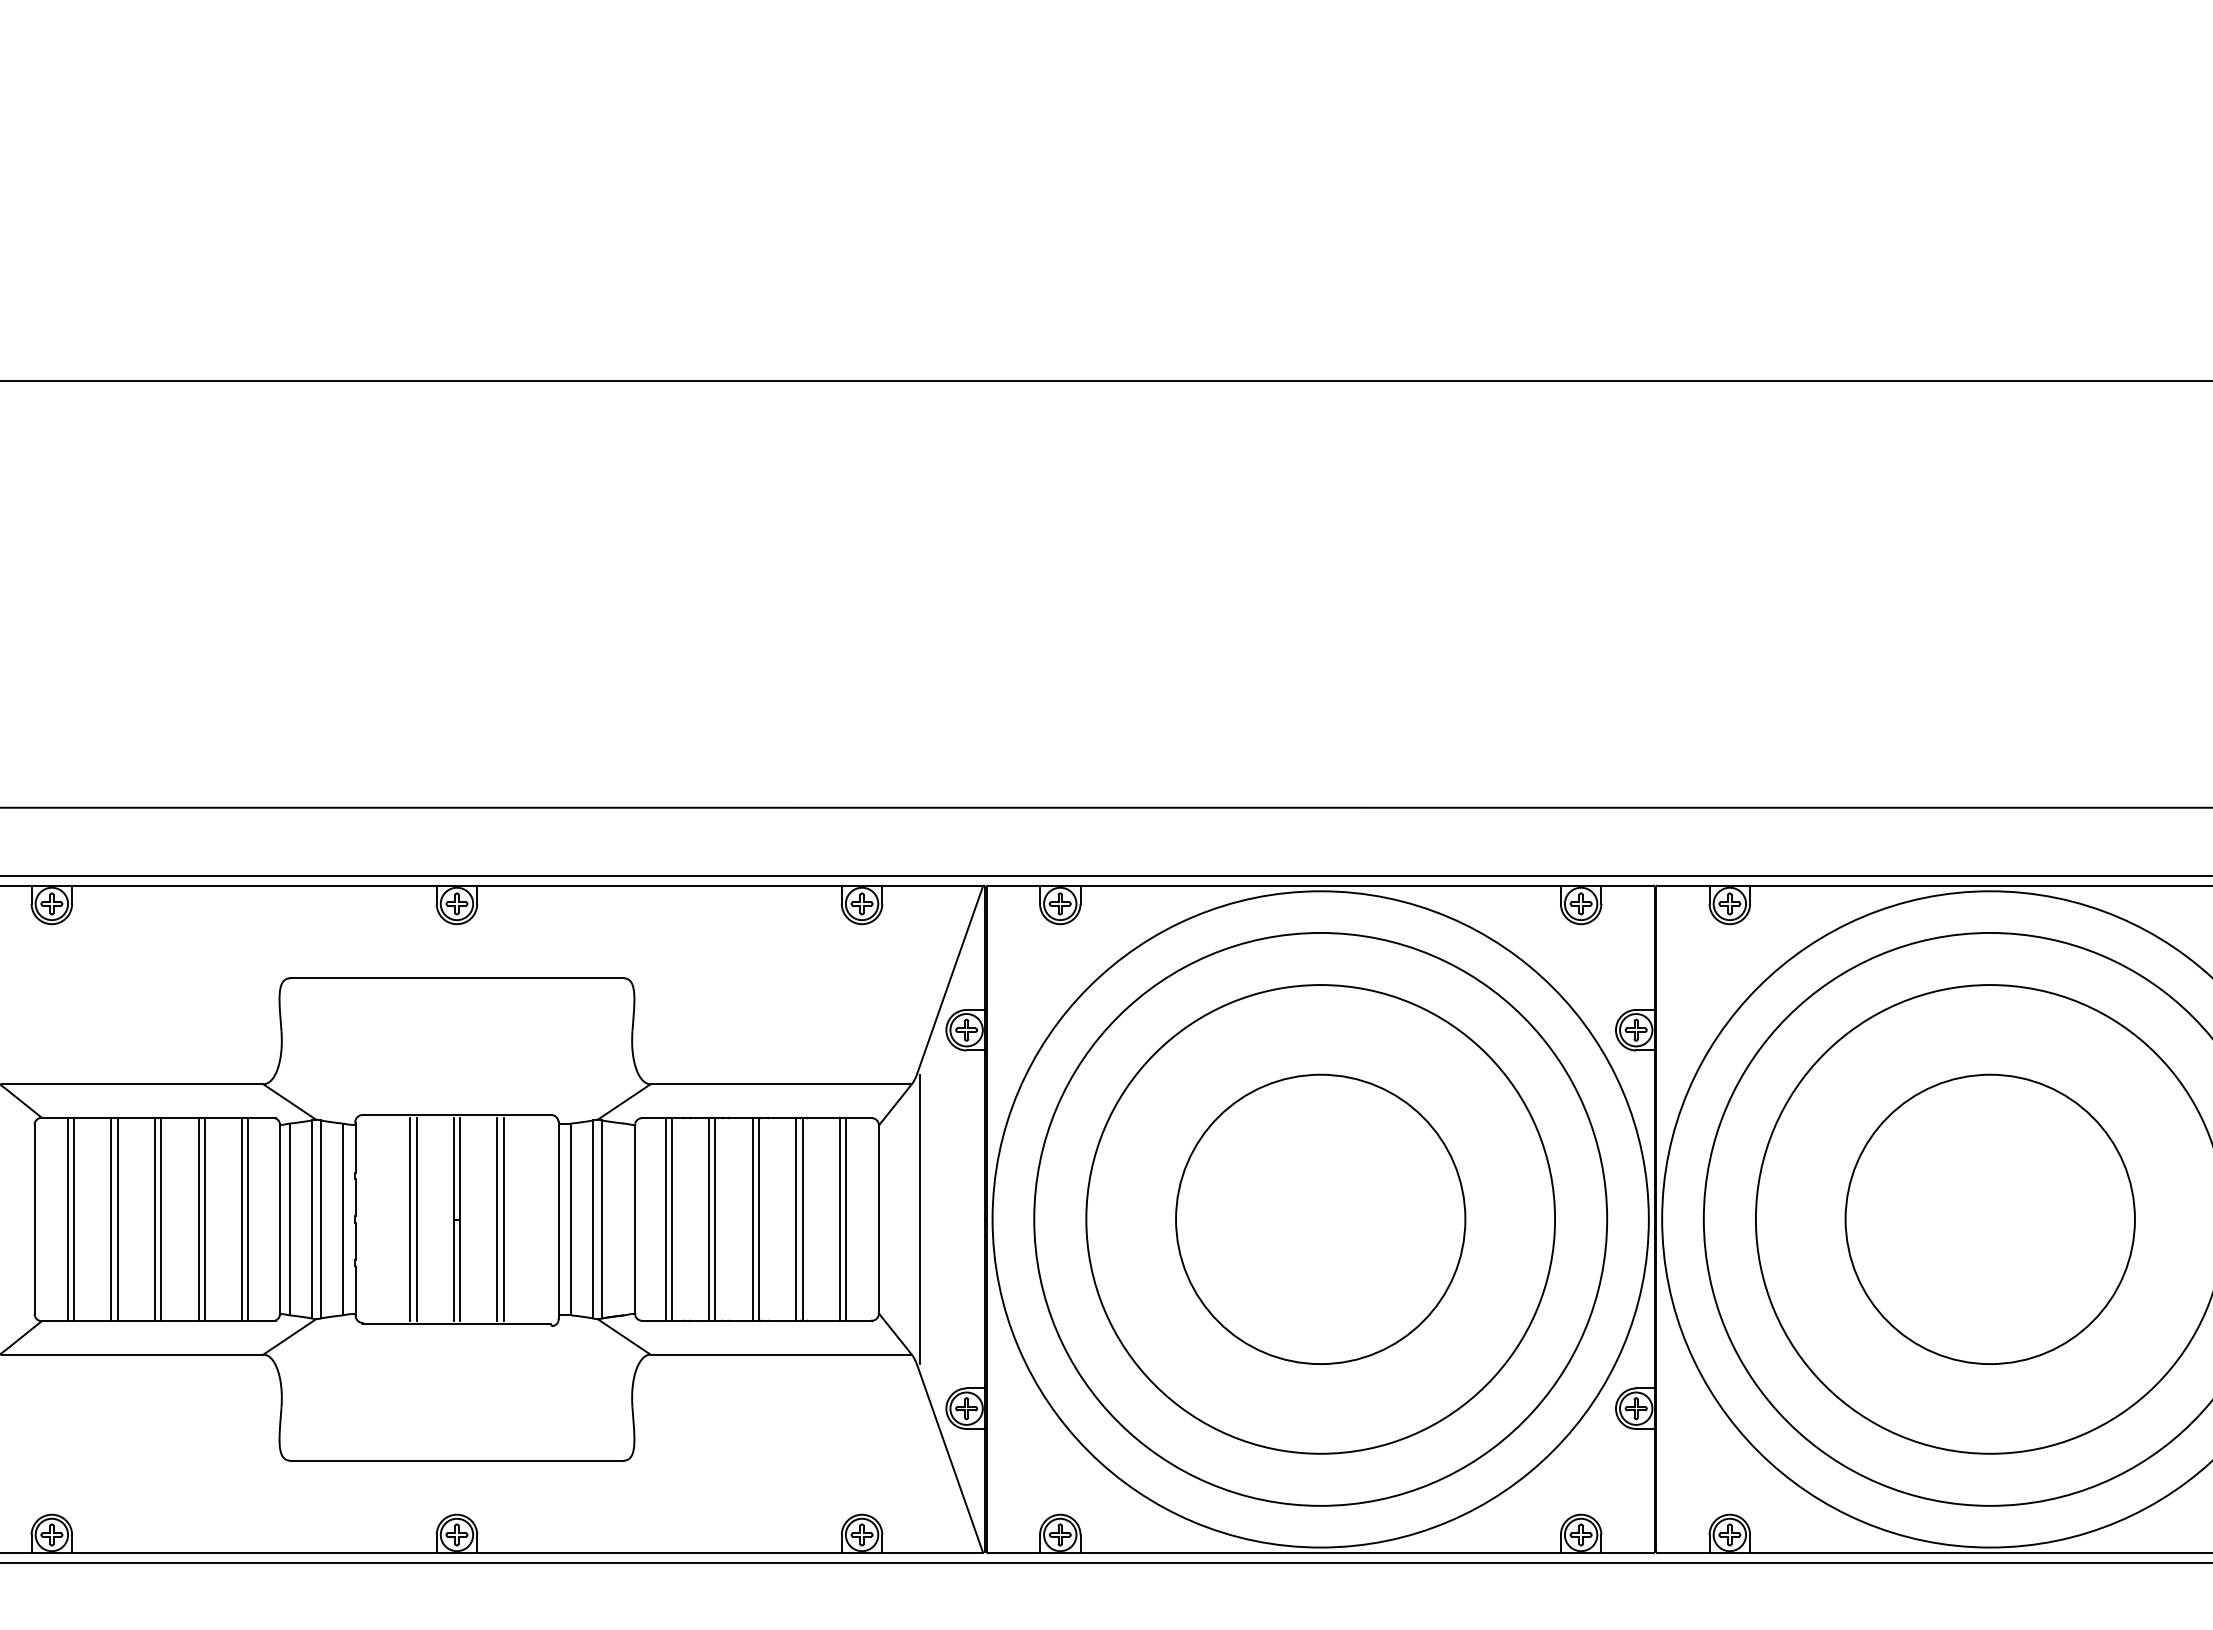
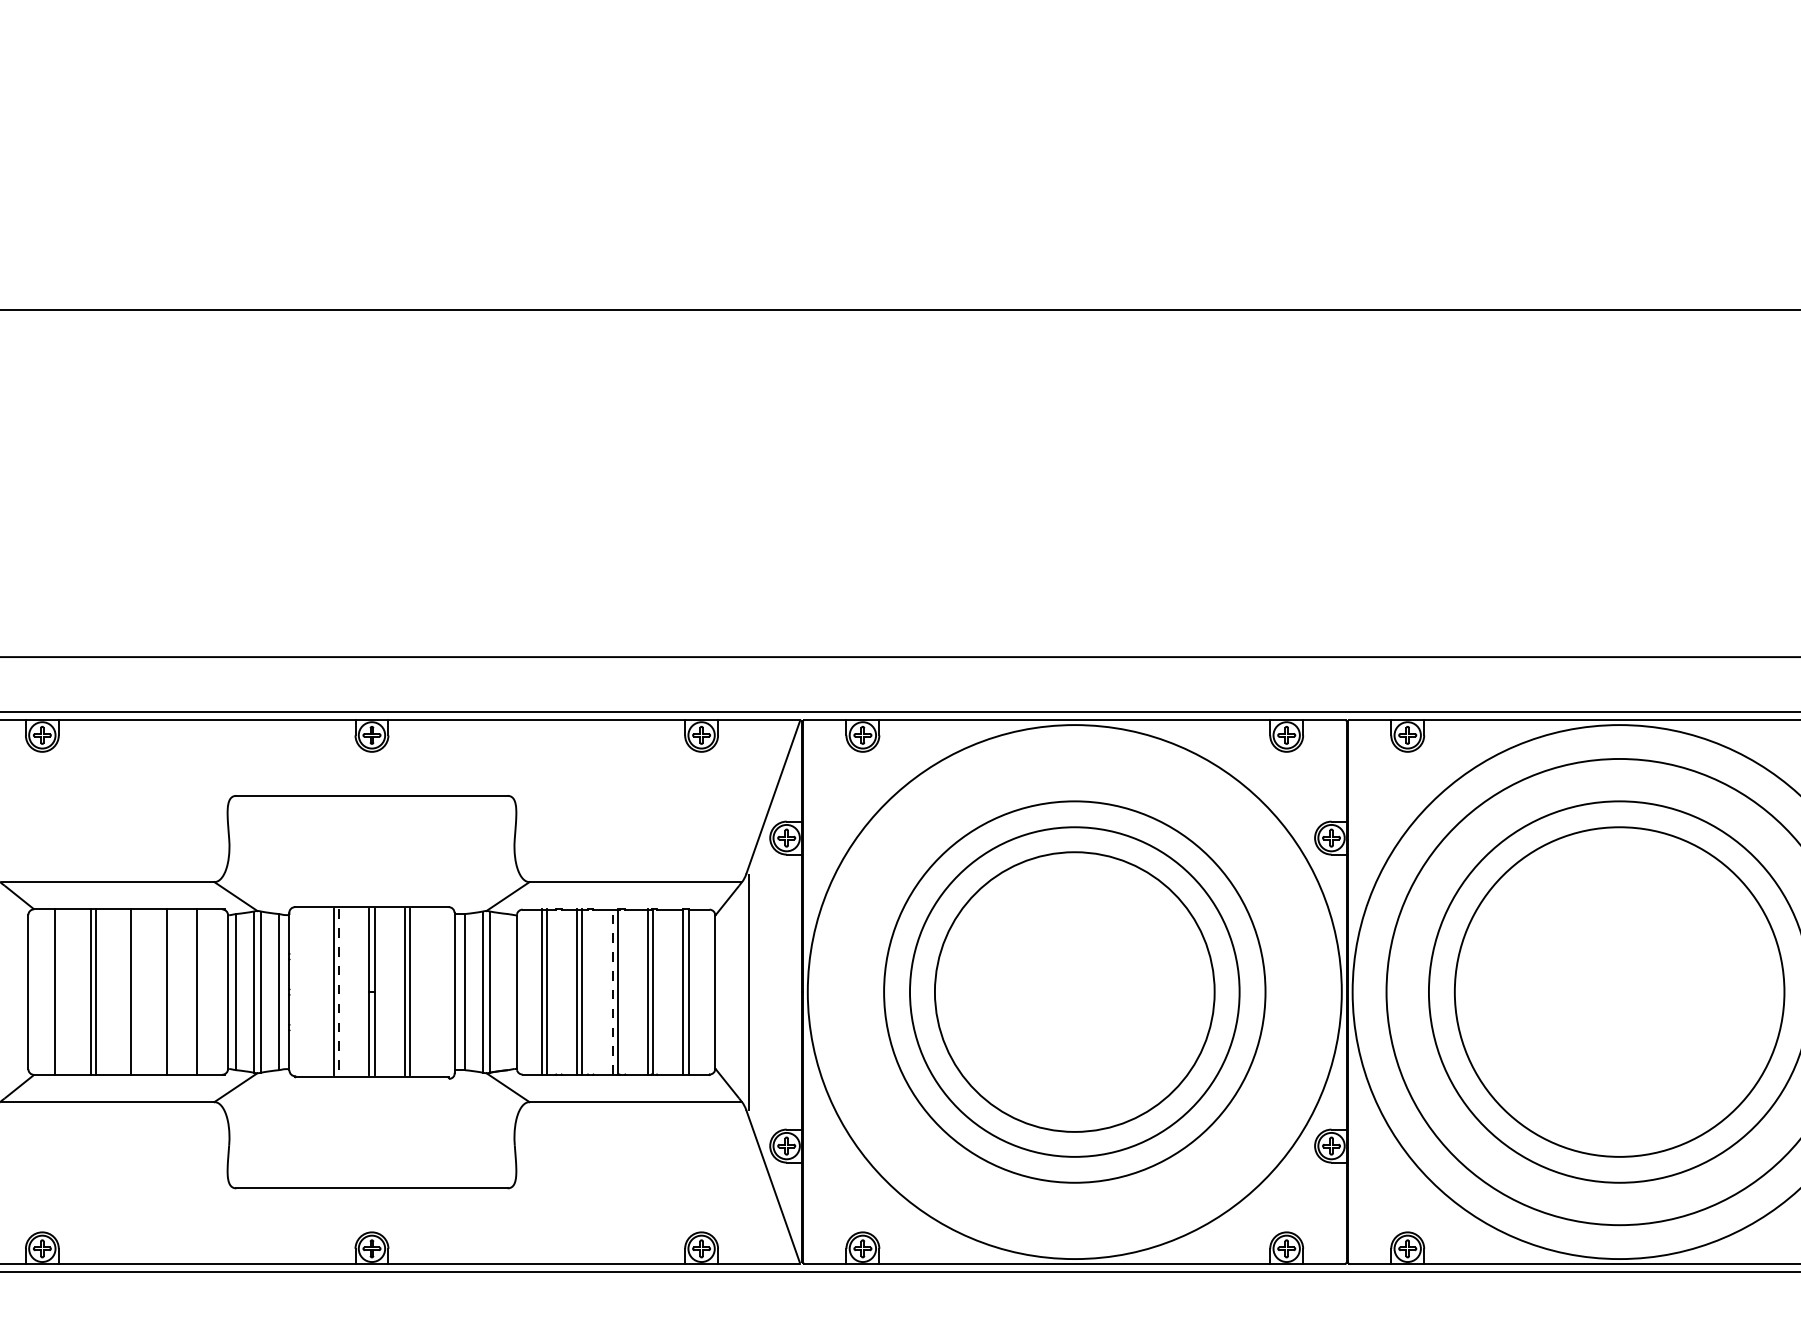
circle: (1320, 1218) -> (1074, 991), size x0.6
line: (74, 1219) -> (60, 992), removed
line: (154, 1219) -> (125, 992), removed
line: (198, 1219) -> (161, 992), removed
line: (248, 1219) -> (202, 992), removed
line: (416, 1219) -> (339, 992), solid -> dashed
line: (752, 1219) -> (612, 992), solid -> dashed
circle: (1320, 1219) -> (1074, 992), size x1.4
circle: (1989, 1219) -> (1618, 992), size x1.4

